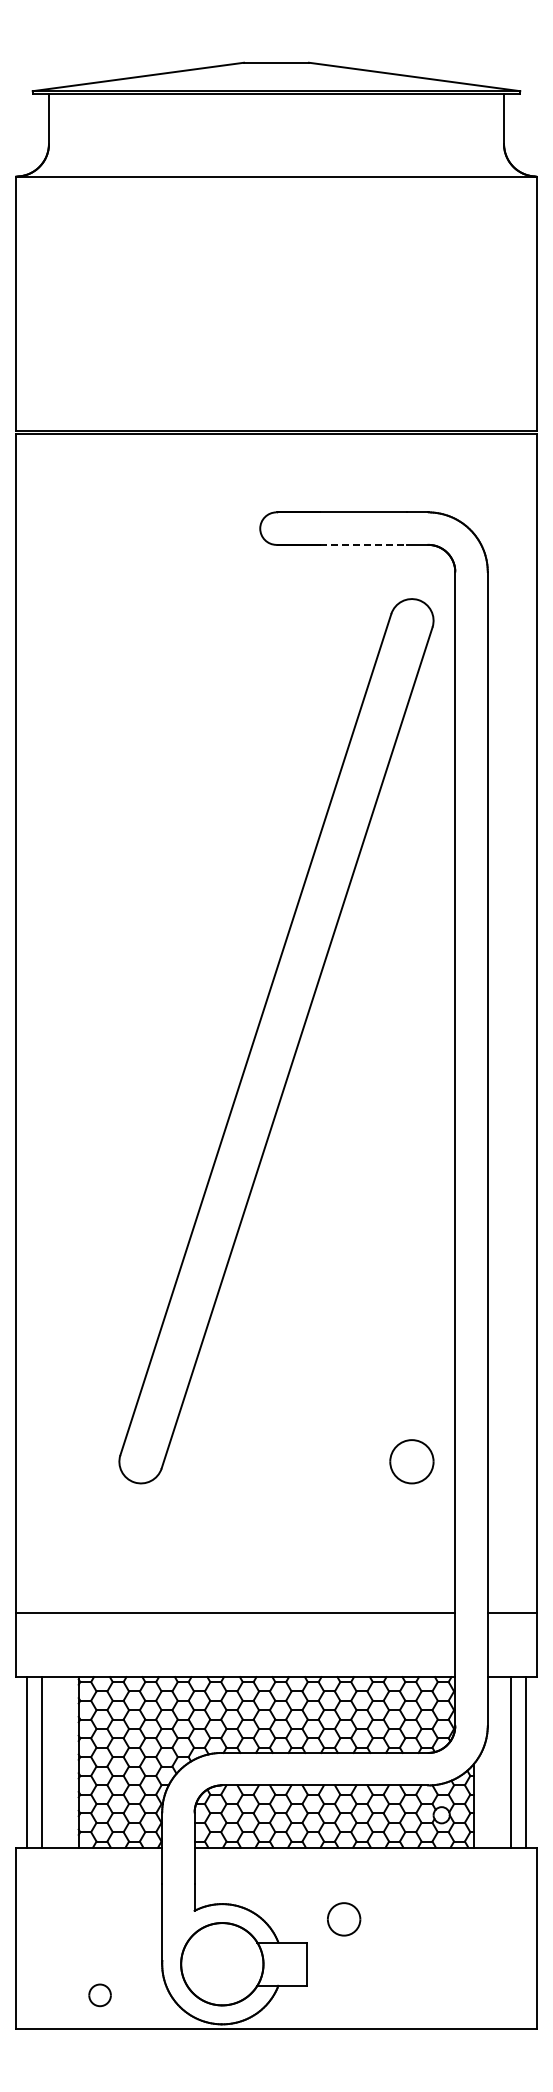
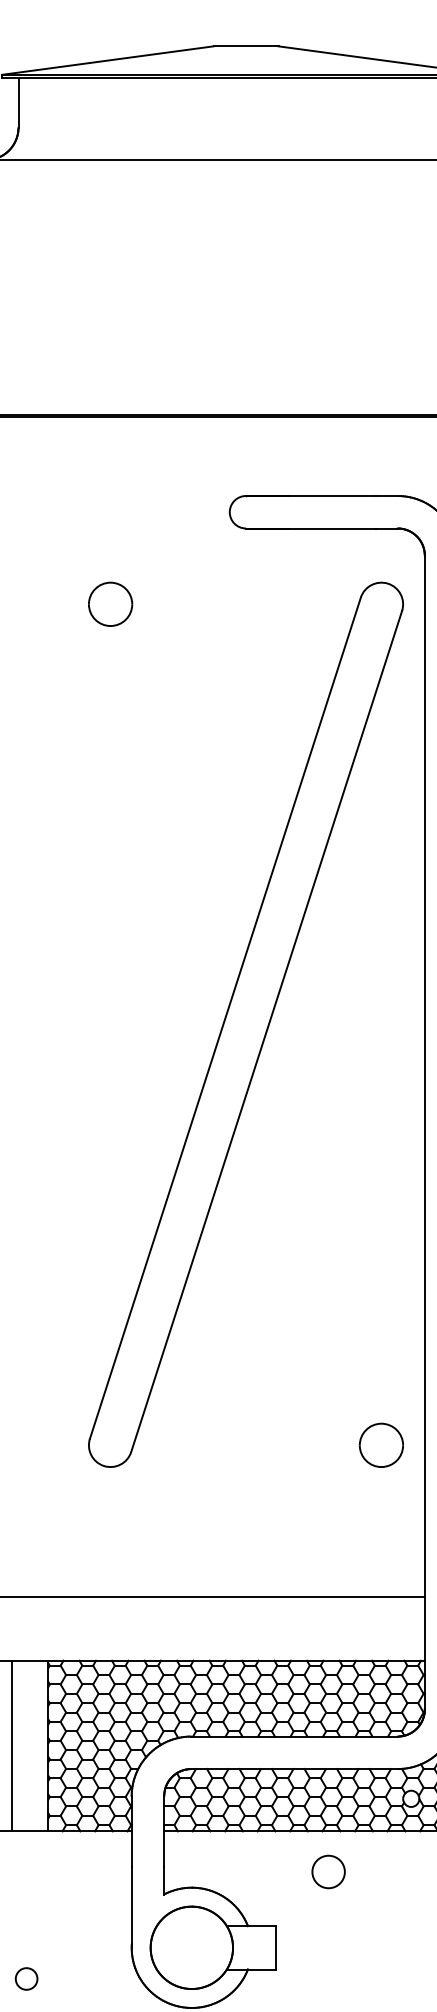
line: (363, 544) -> (333, 528), dashed -> solid
part: (140, 620) -> (110, 604), added
part: (344, 1919) -> (329, 1872), moved
part: (99, 1995) -> (26, 1979), moved

